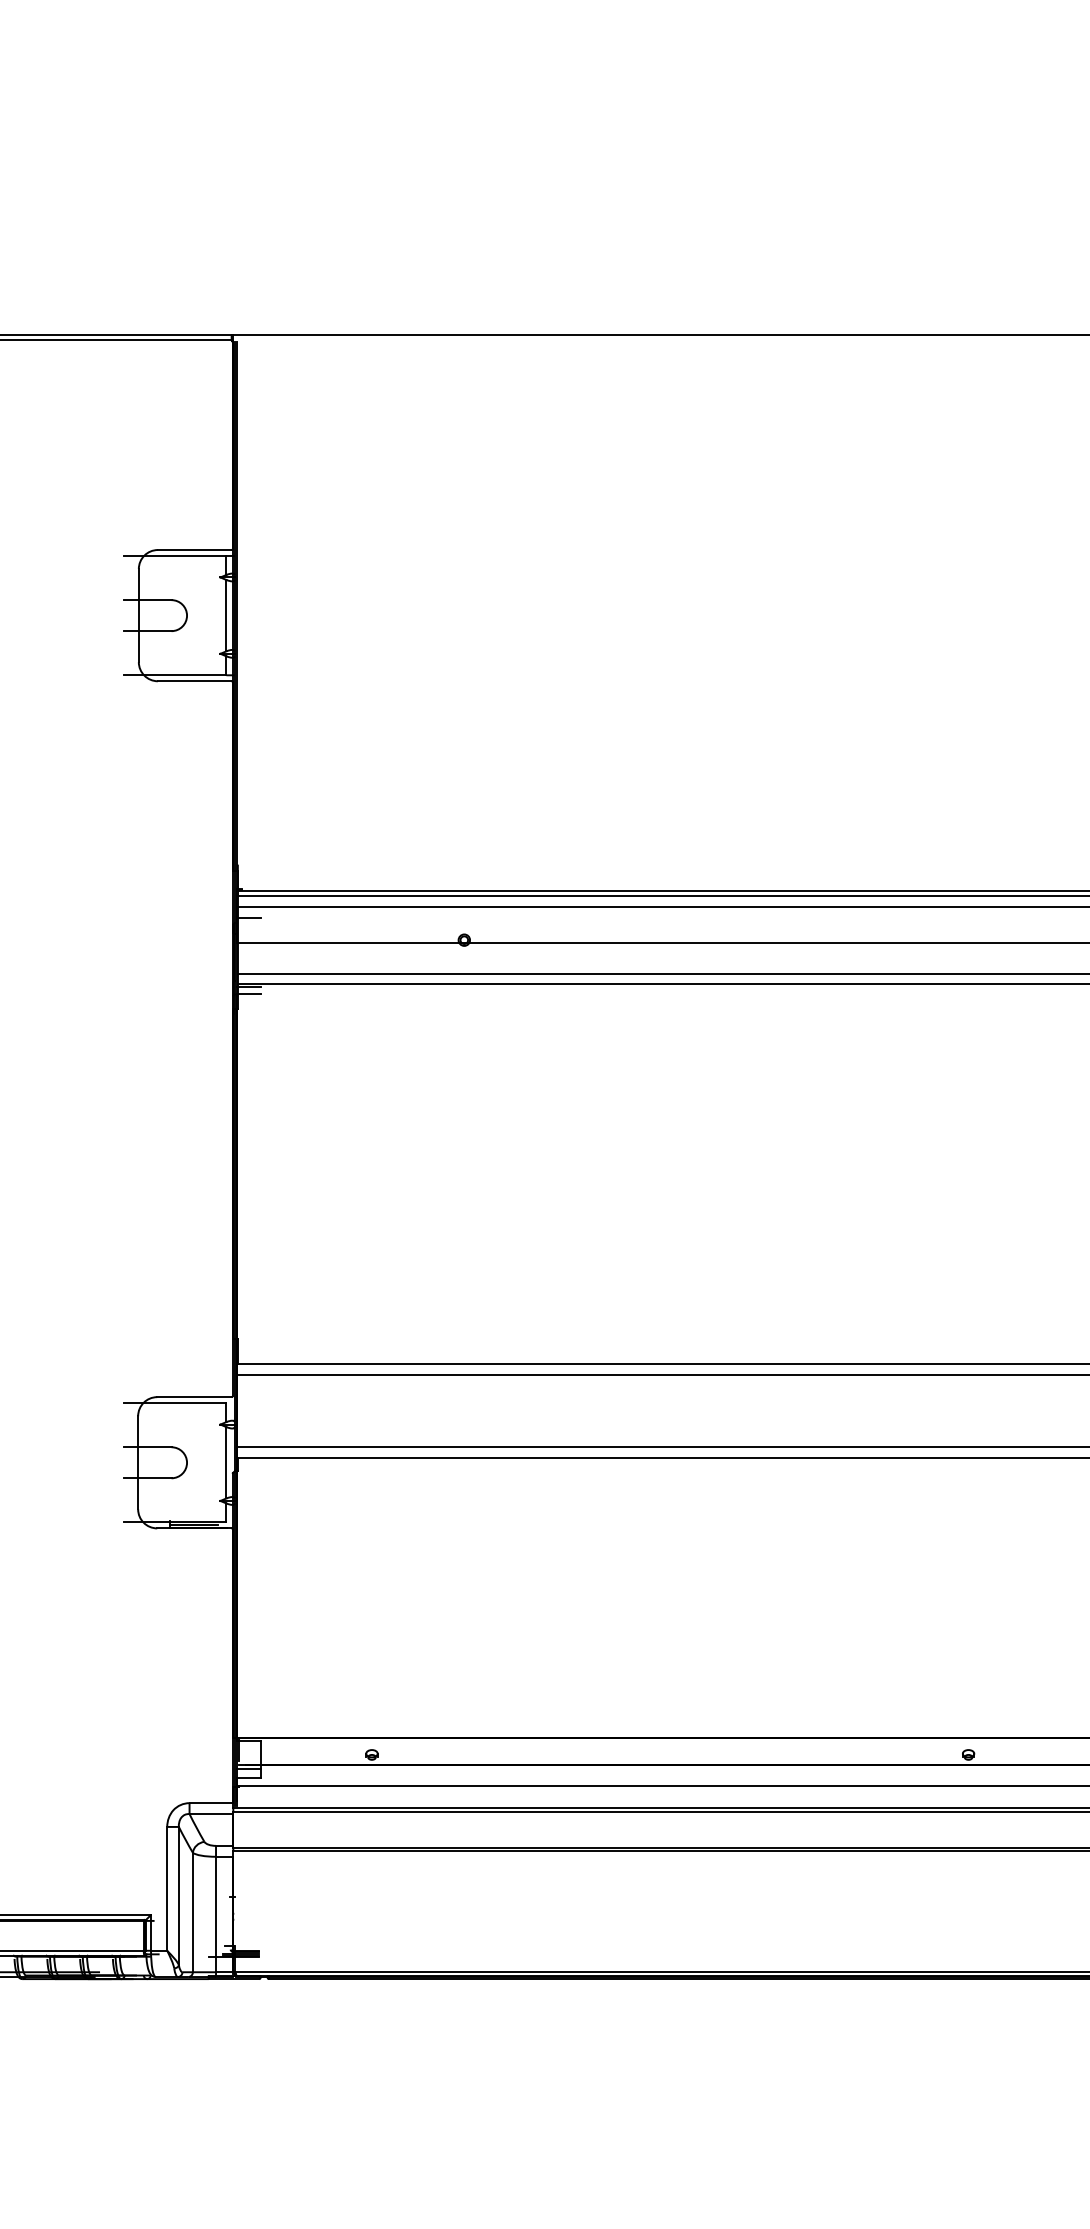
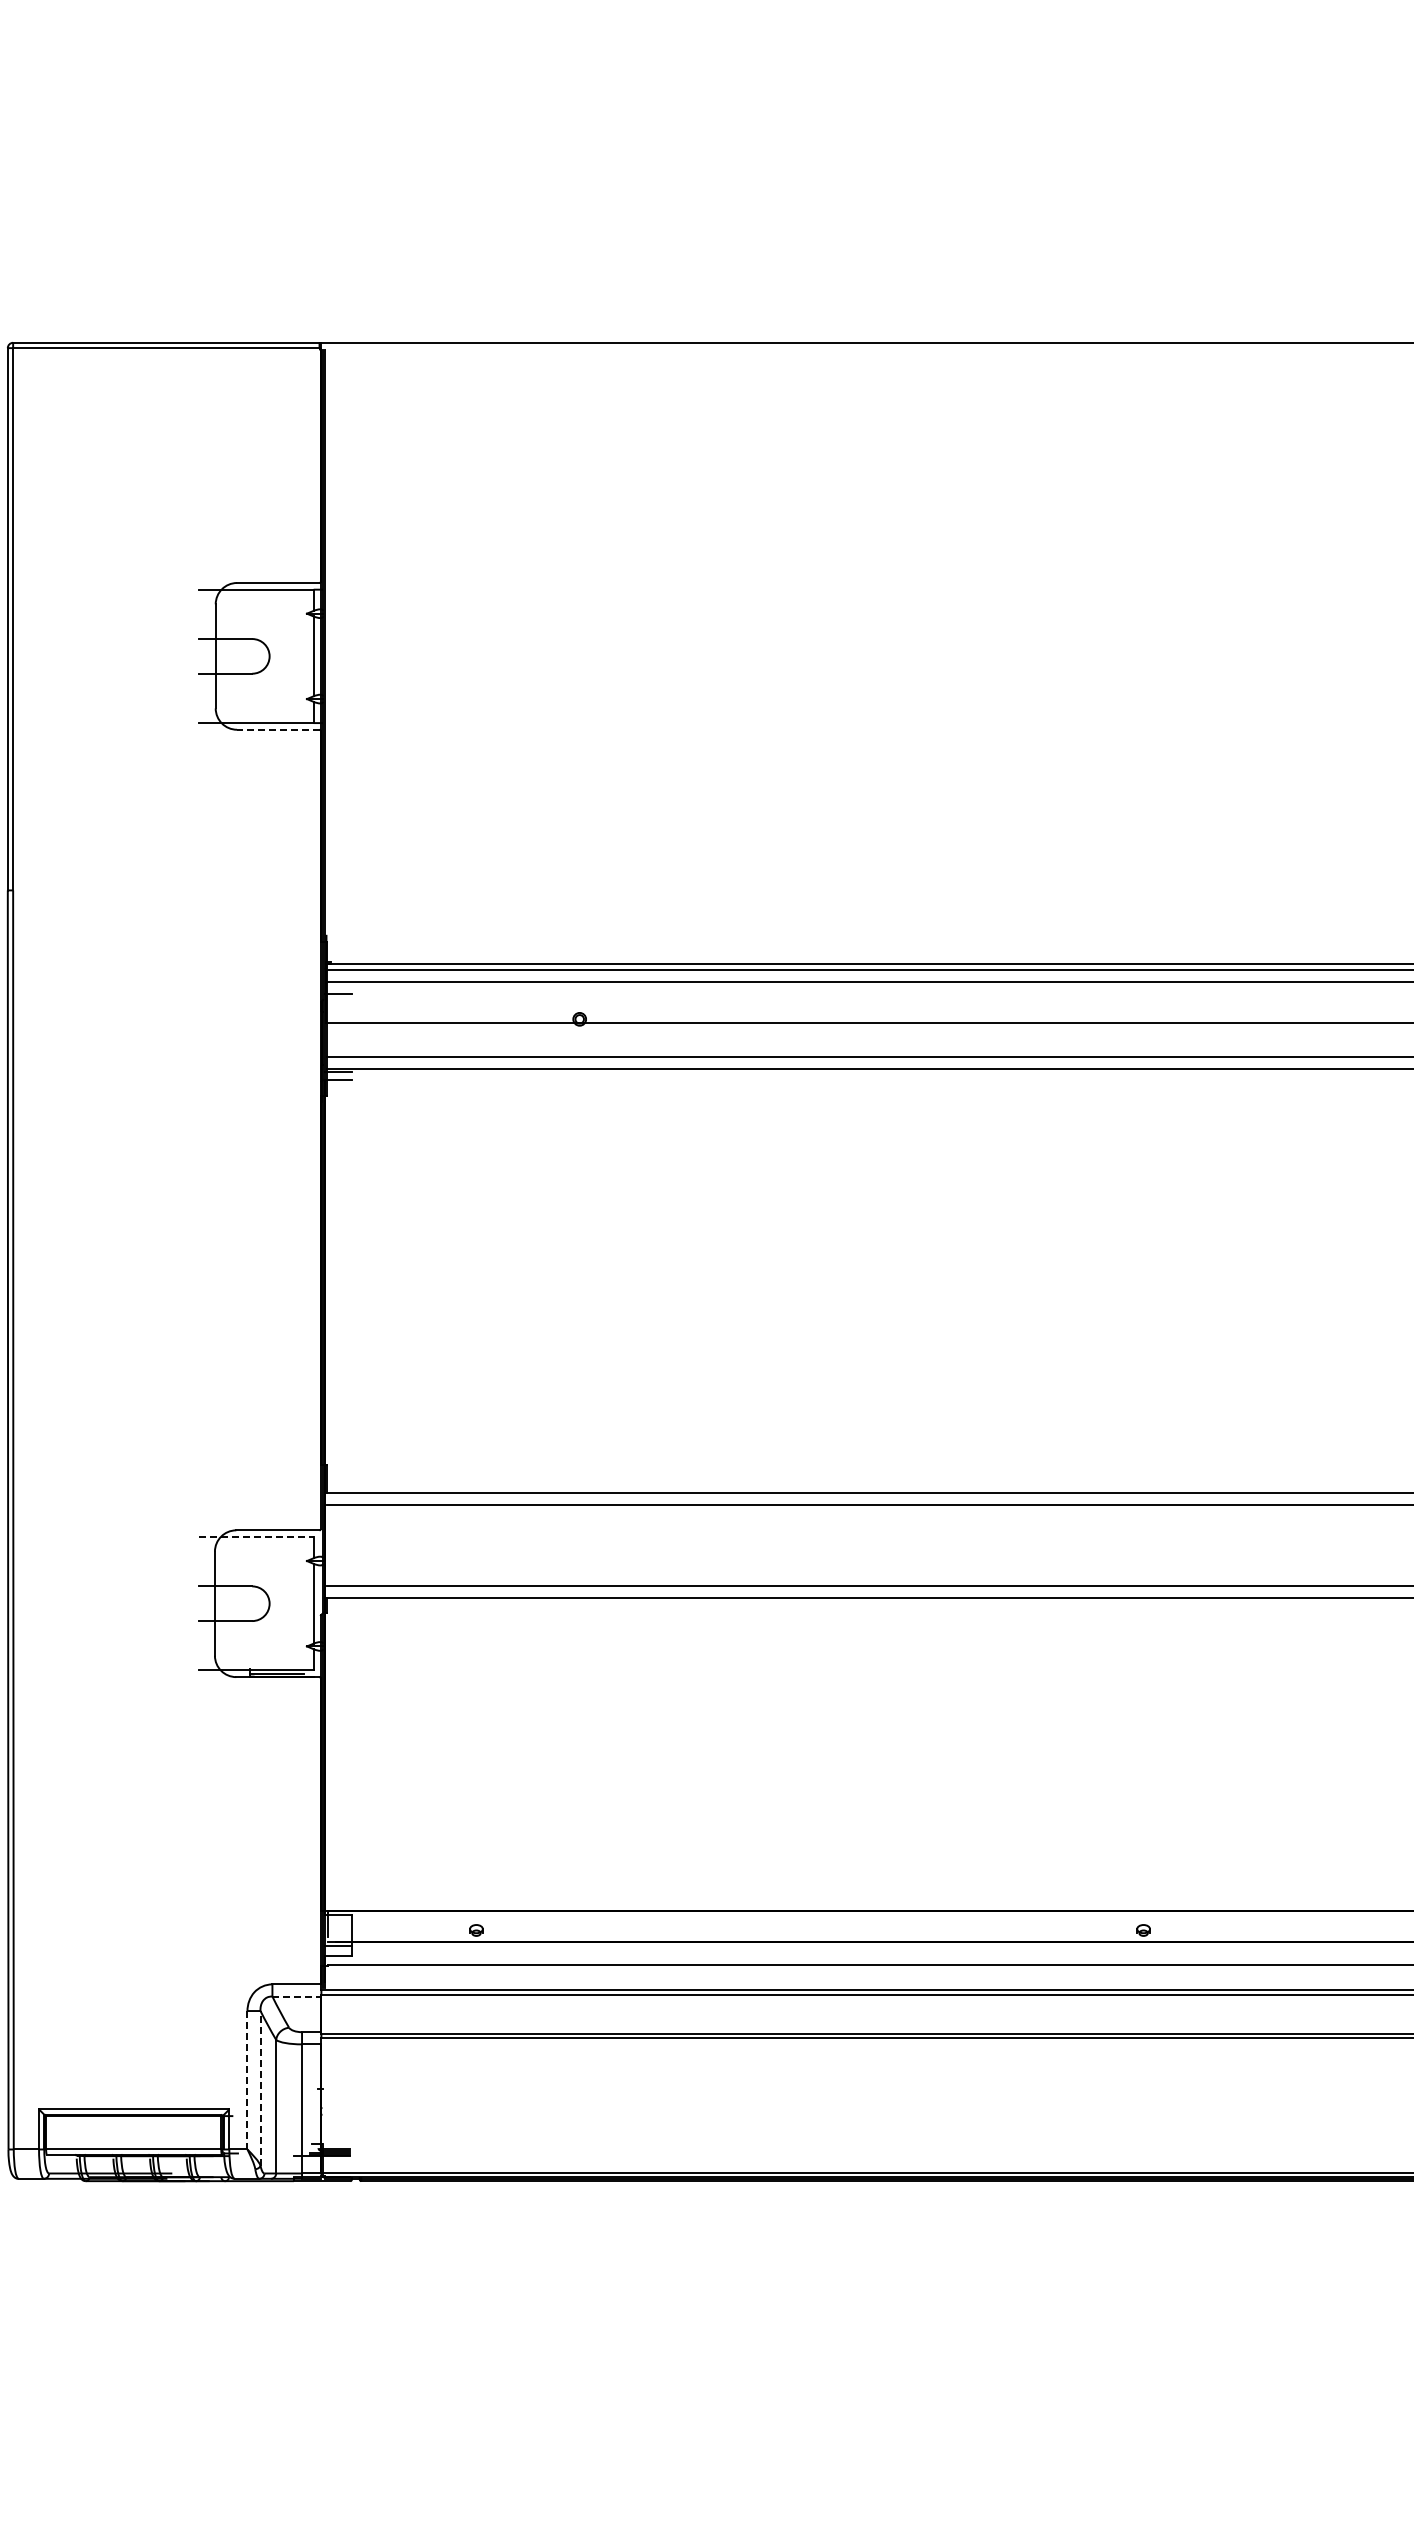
line: (194, 681) -> (277, 729), solid -> dashed
line: (175, 1403) -> (256, 1537), solid -> dashed
line: (211, 1813) -> (297, 1996), solid -> dashed
line: (167, 1889) -> (247, 2080), solid -> dashed
line: (178, 1895) -> (260, 2087), solid -> dashed

